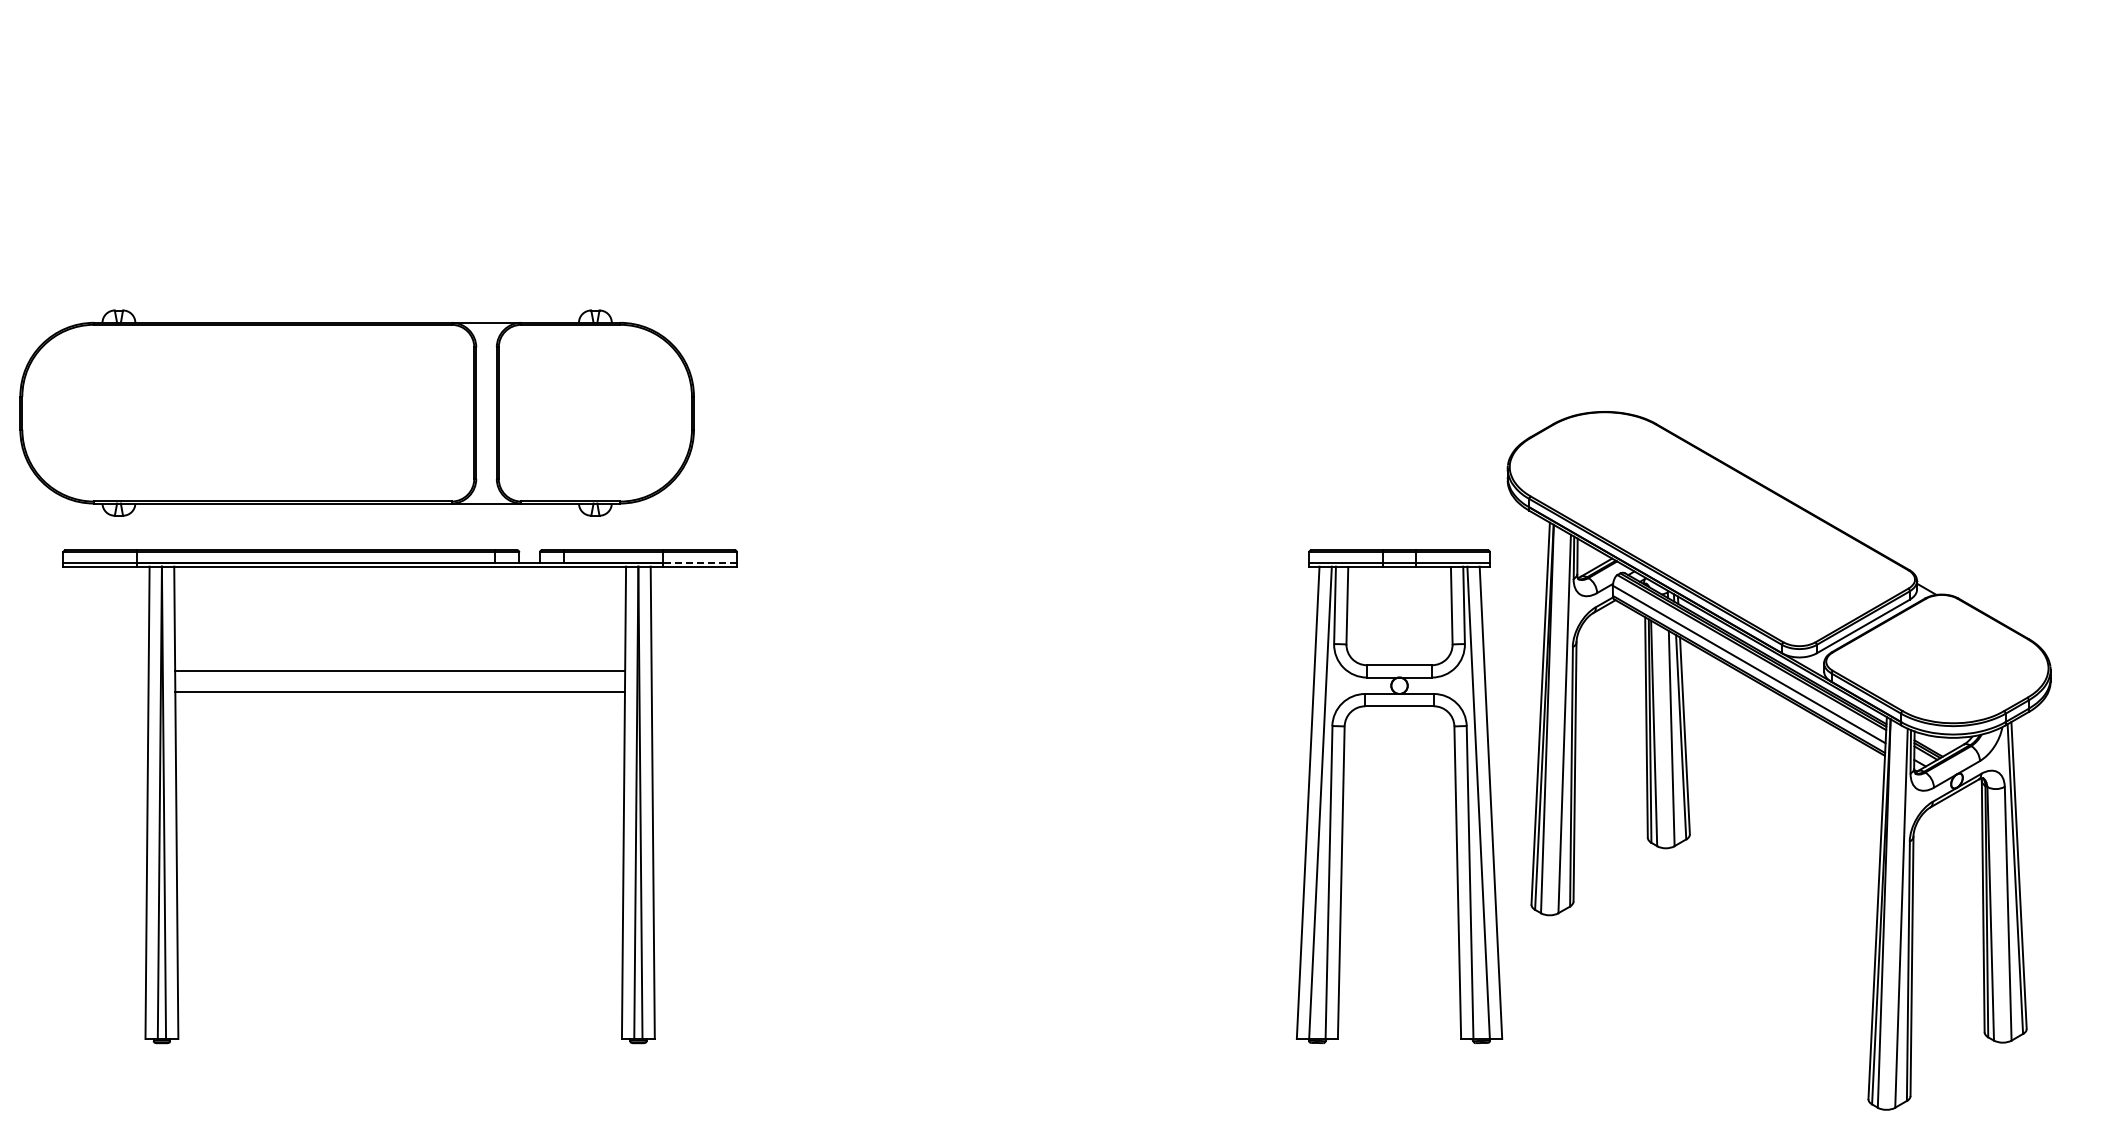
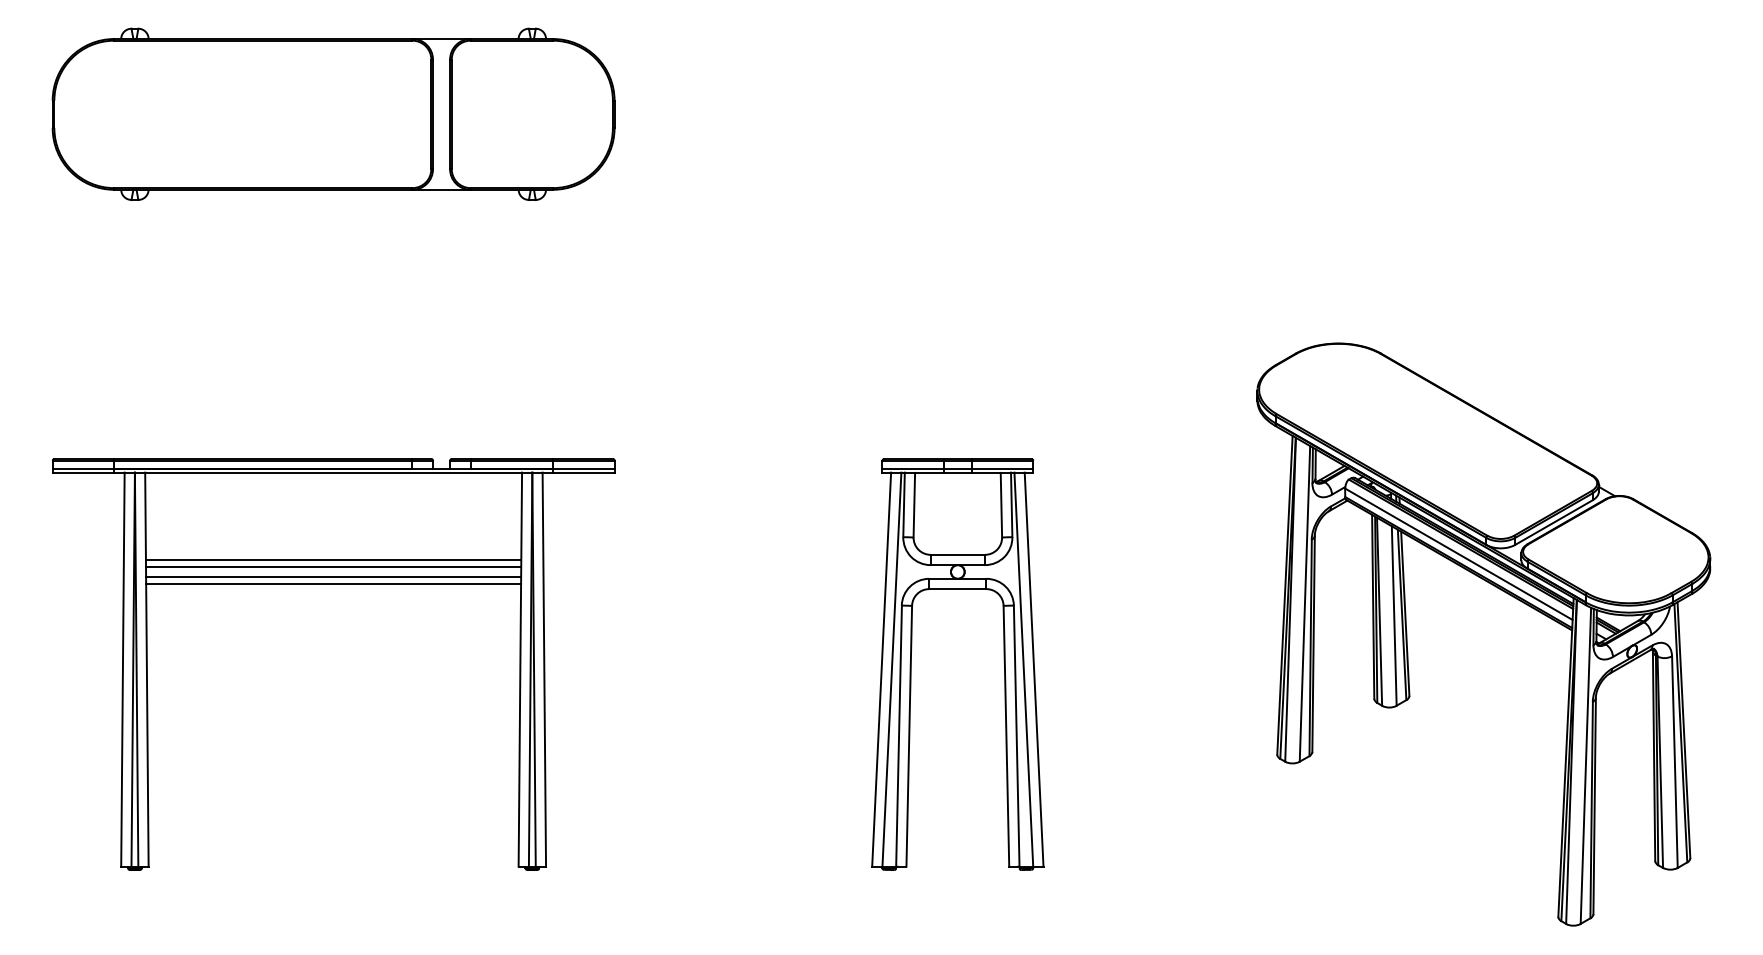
part: (356, 412) -> (333, 113), moved
line: (700, 562) -> (584, 469), dashed -> solid
line: (400, 679) -> (333, 566), added
line: (399, 700) -> (333, 584), added
part: (1344, 795) -> (911, 663), moved

